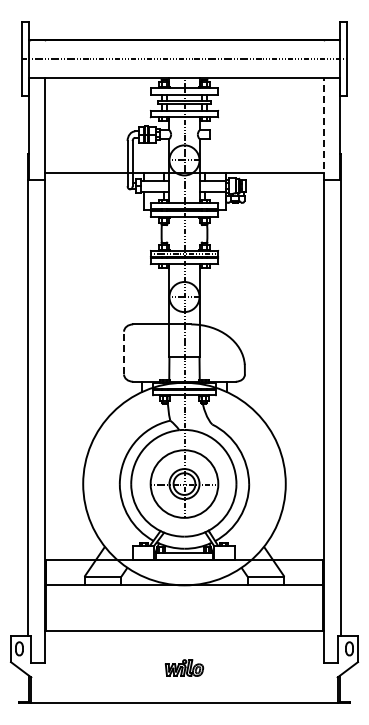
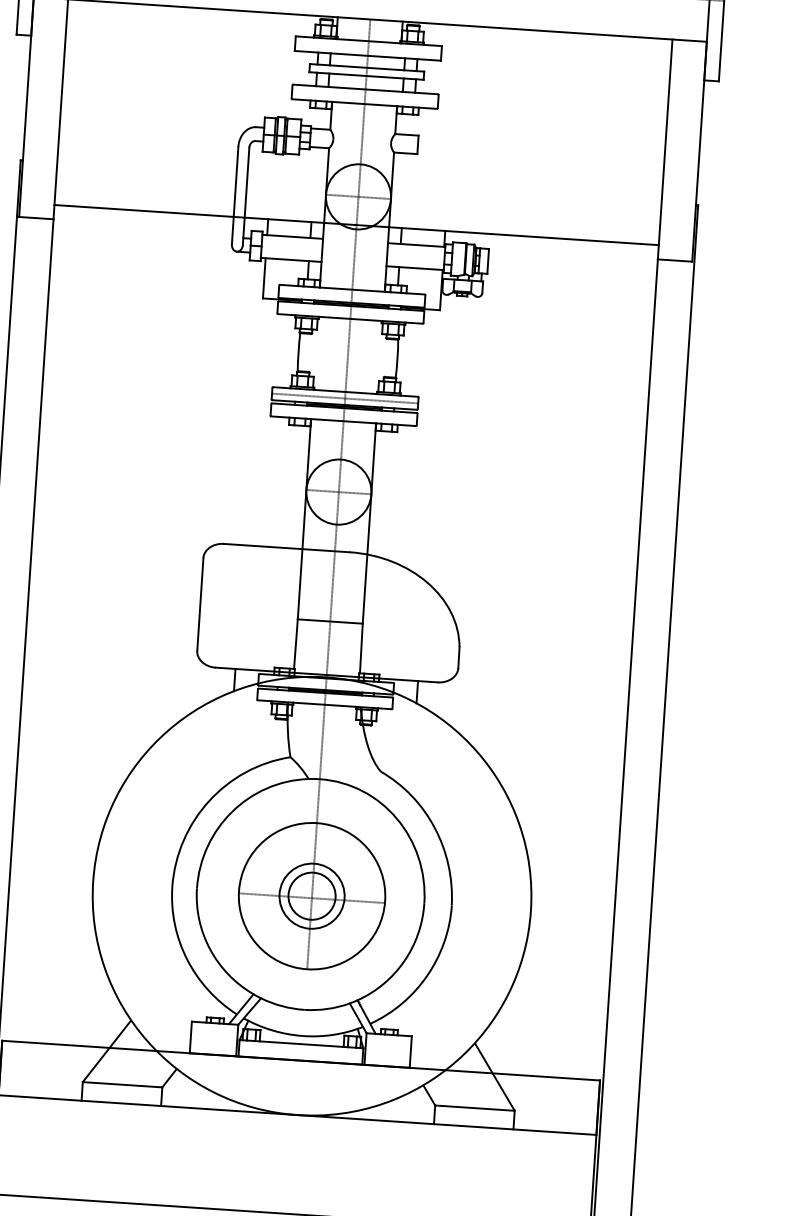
line: (324, 129) -> (665, 150), dashed -> solid
line: (124, 352) -> (201, 603), dashed -> solid

